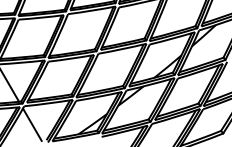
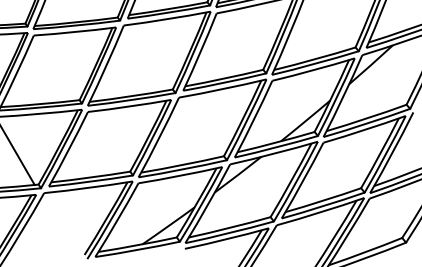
line: (32, 124) -> (59, 226), removed

